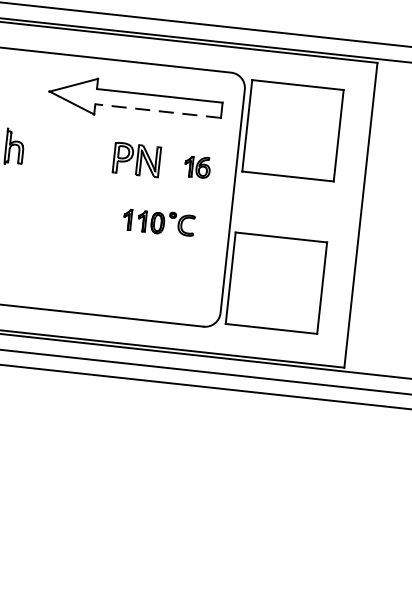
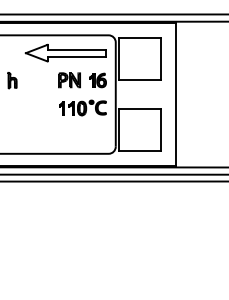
line: (157, 110) -> (76, 56), dashed -> solid
part: (196, 166) -> (97, 80), size x1.43
part: (158, 221) -> (82, 107), size x1.43

